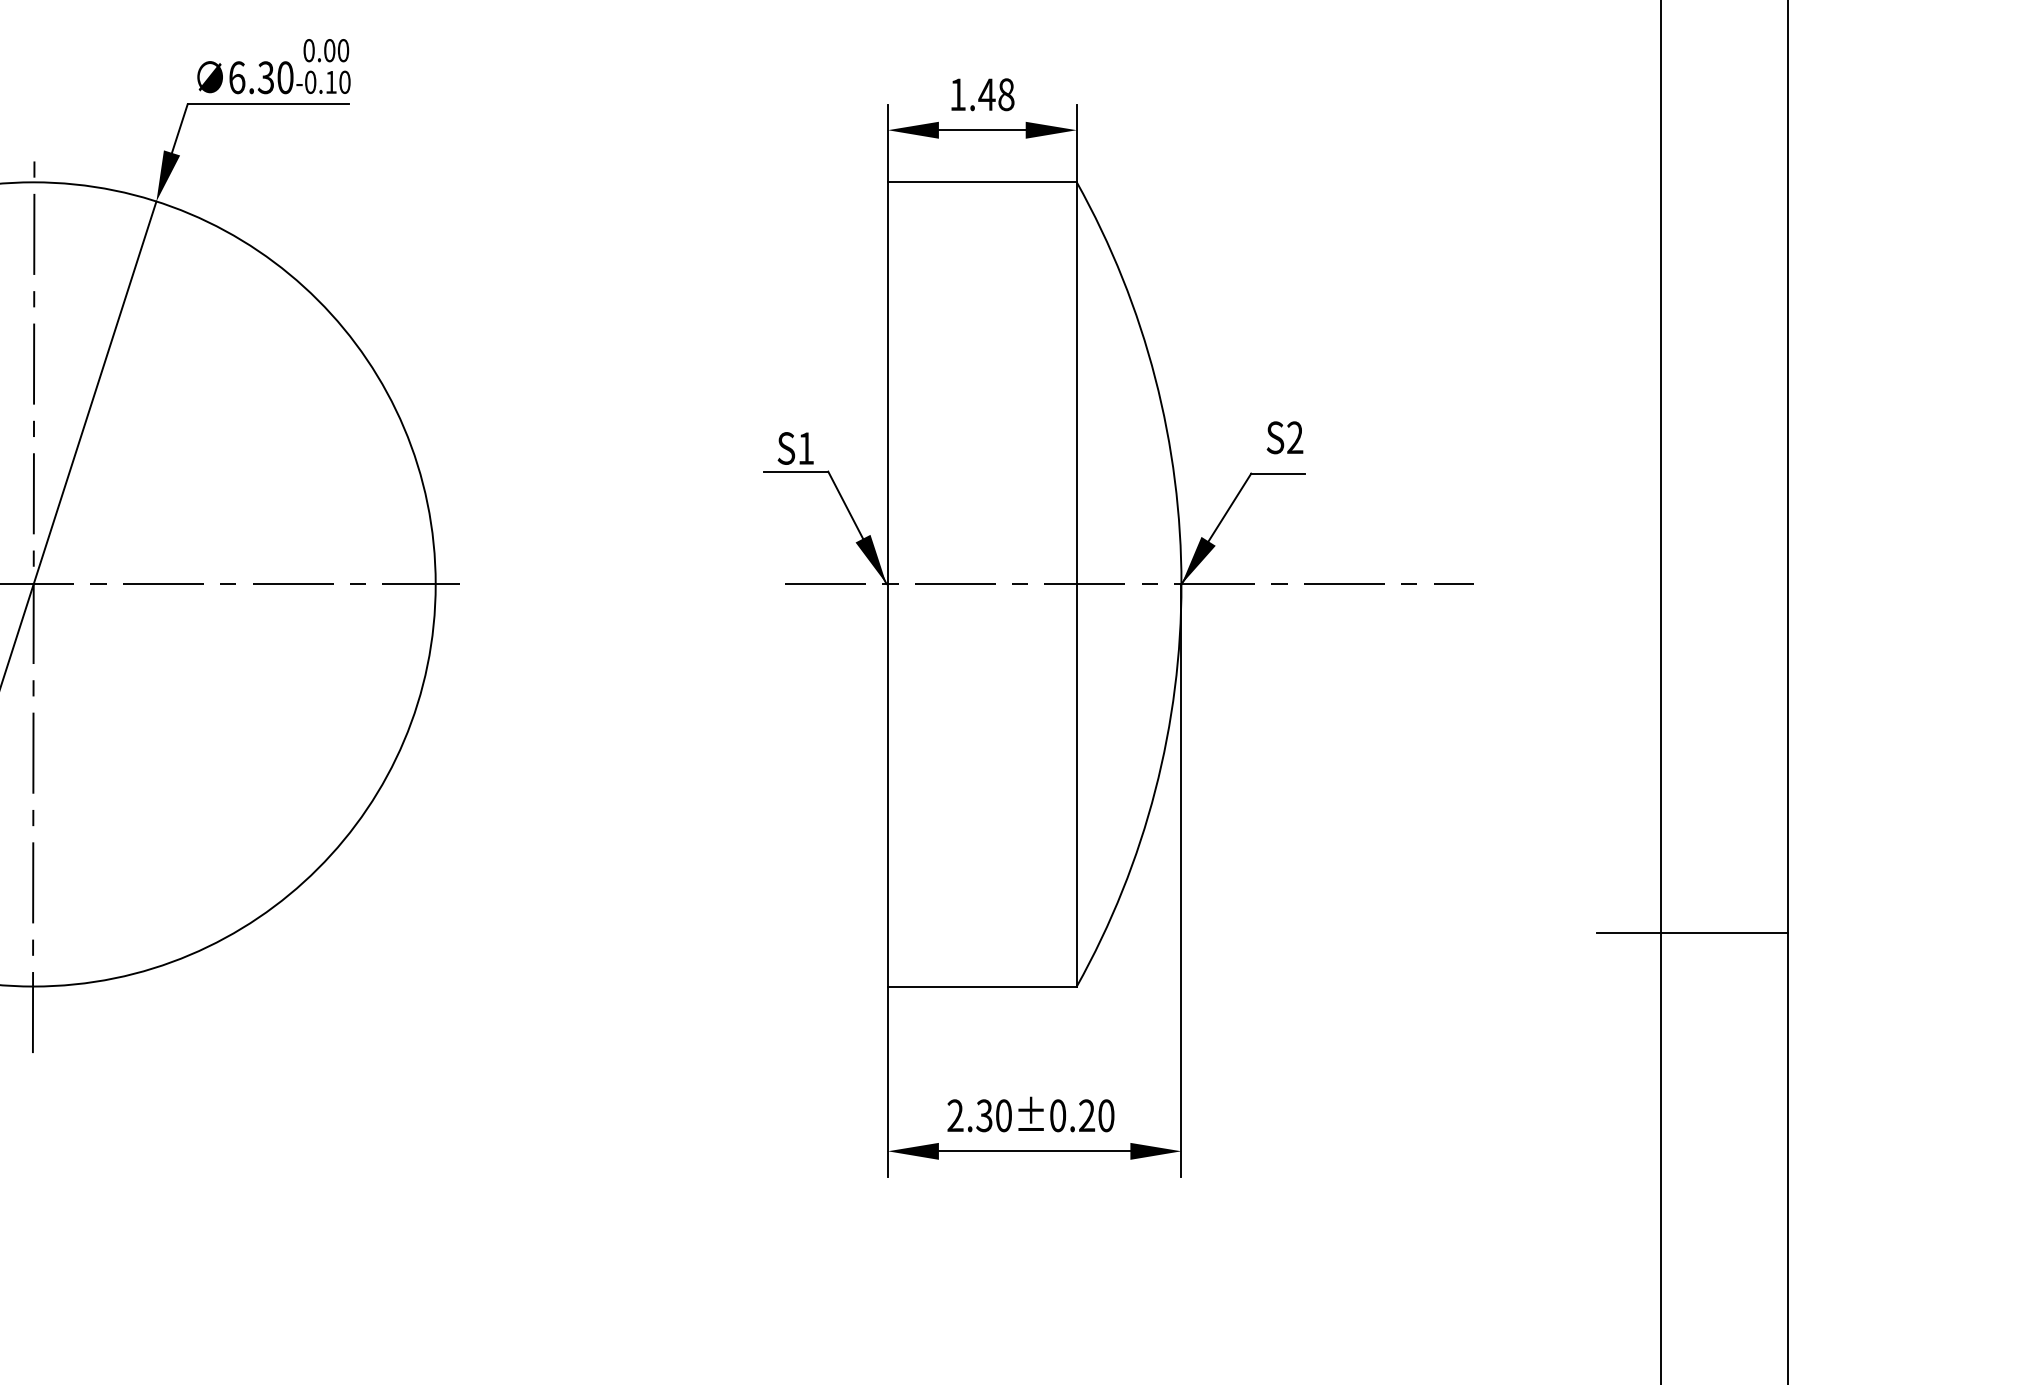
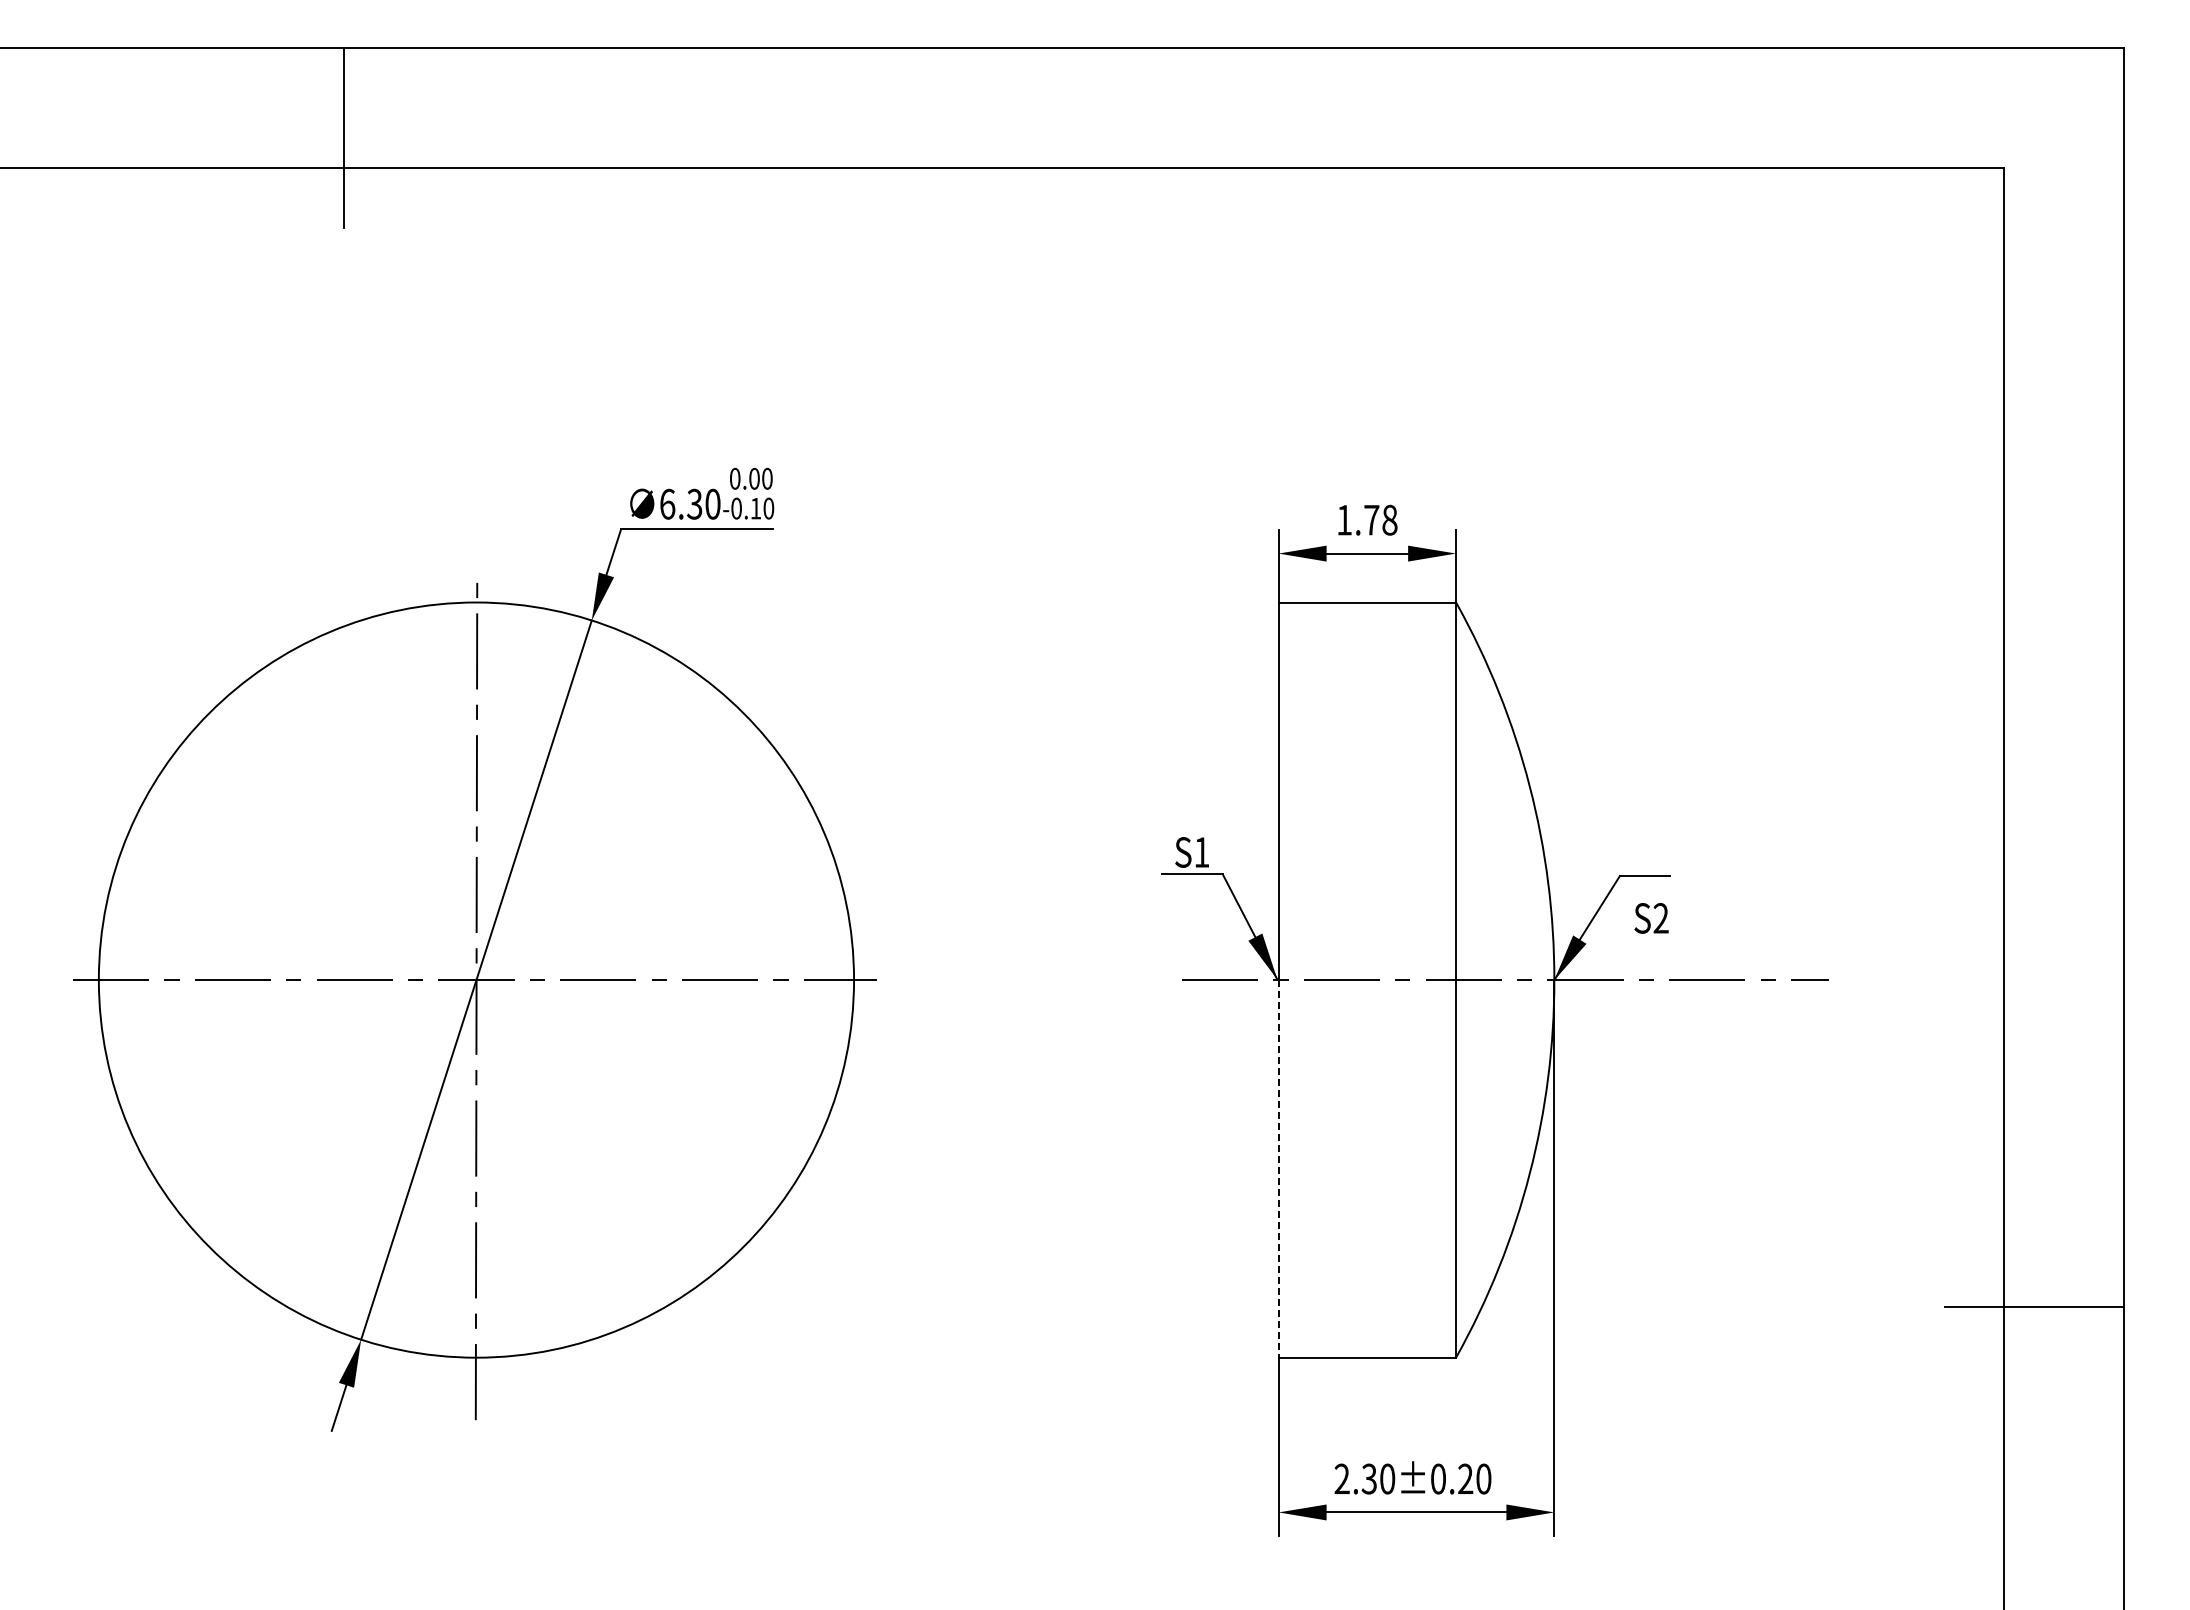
text: (986, 95) -> (1371, 520), 1.48 -> 1.78
text: (1284, 437) -> (1651, 918), moved
line: (887, 785) -> (1278, 1168), solid -> dashed

